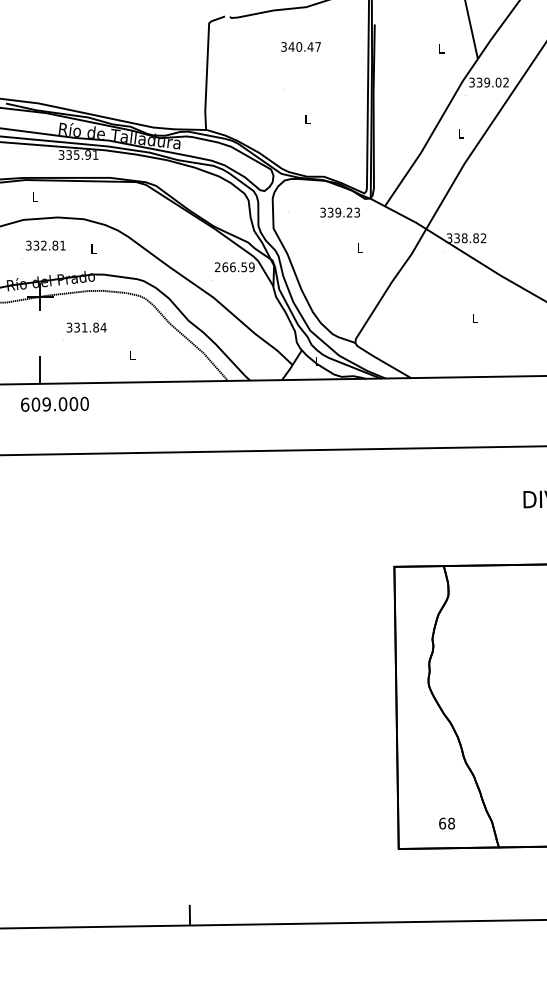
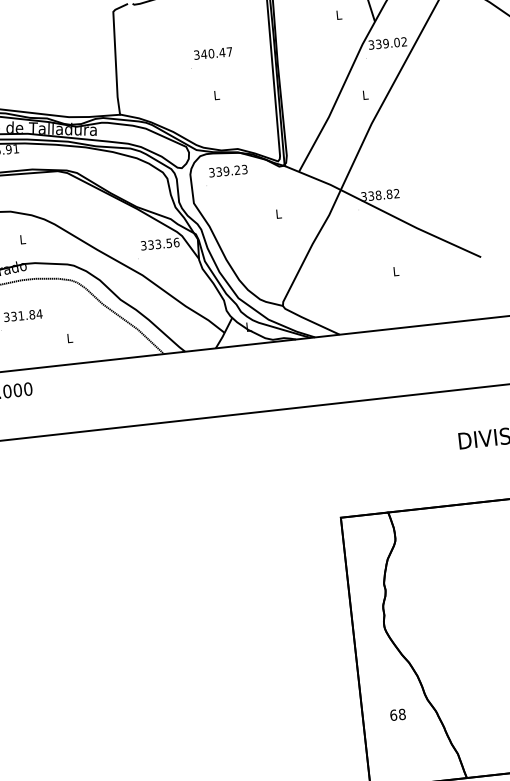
text: (300, 46) -> (212, 53), moved
text: (339, 212) -> (227, 171), moved
text: (234, 267) -> (159, 244), 266.59 -> 333.56
text: (446, 823) -> (397, 714), moved

